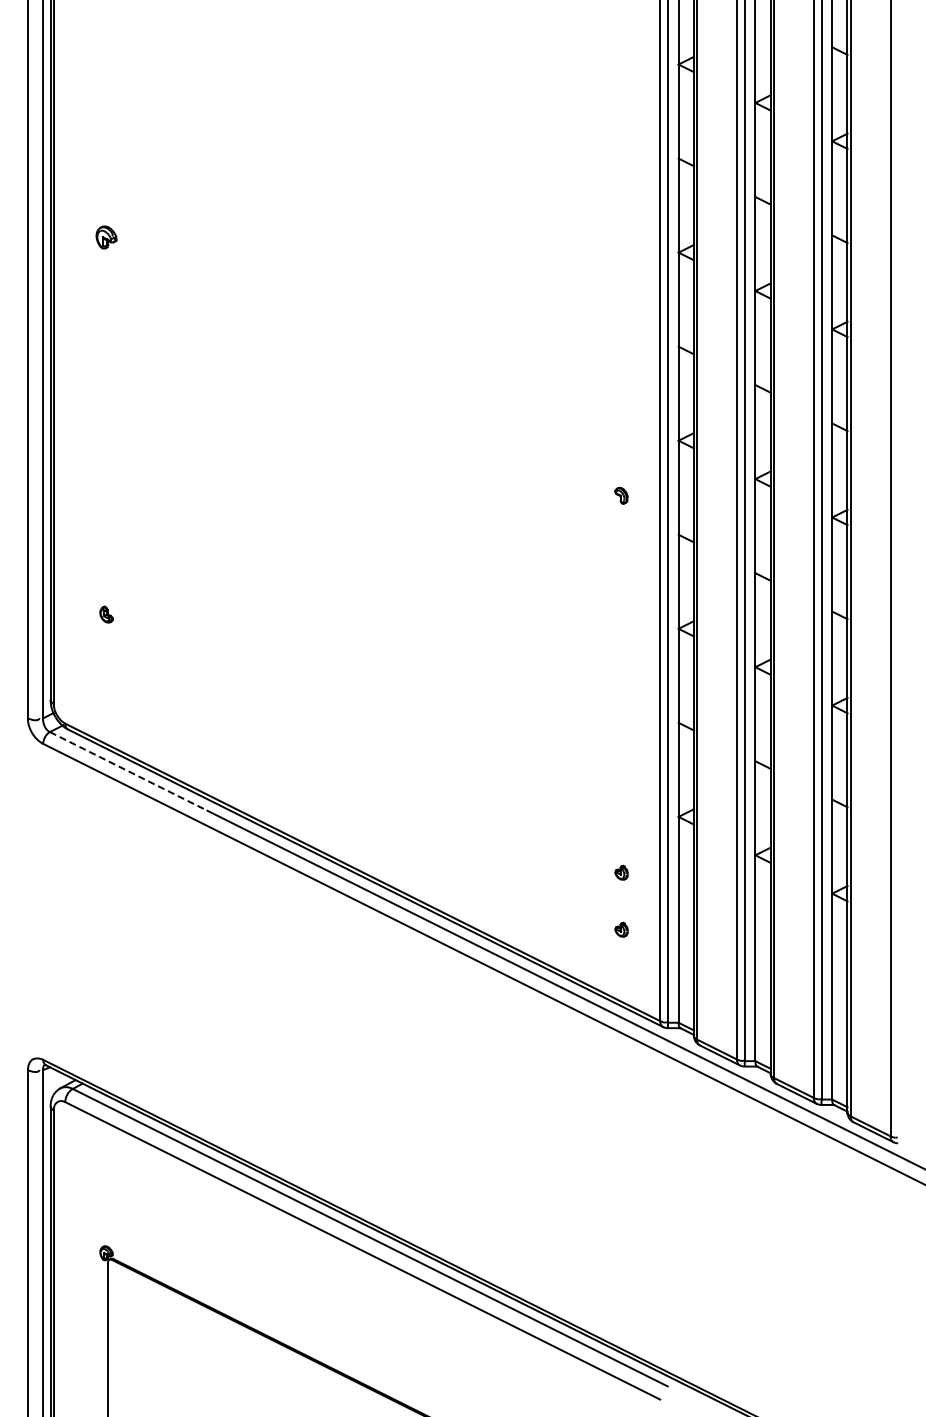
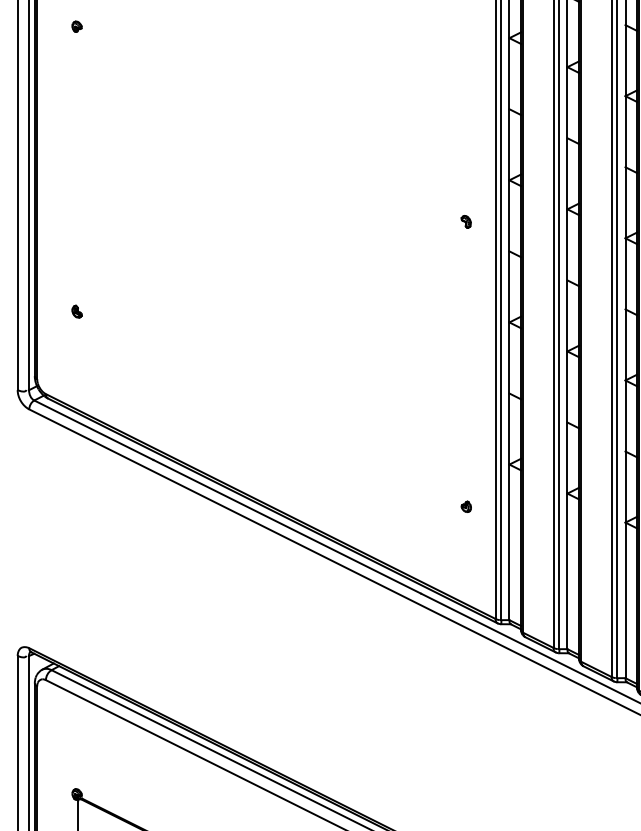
part: (106, 237) -> (77, 26), size x0.62
line: (129, 771) -> (94, 430), dashed -> solid
part: (621, 929) -> (466, 549), removed

